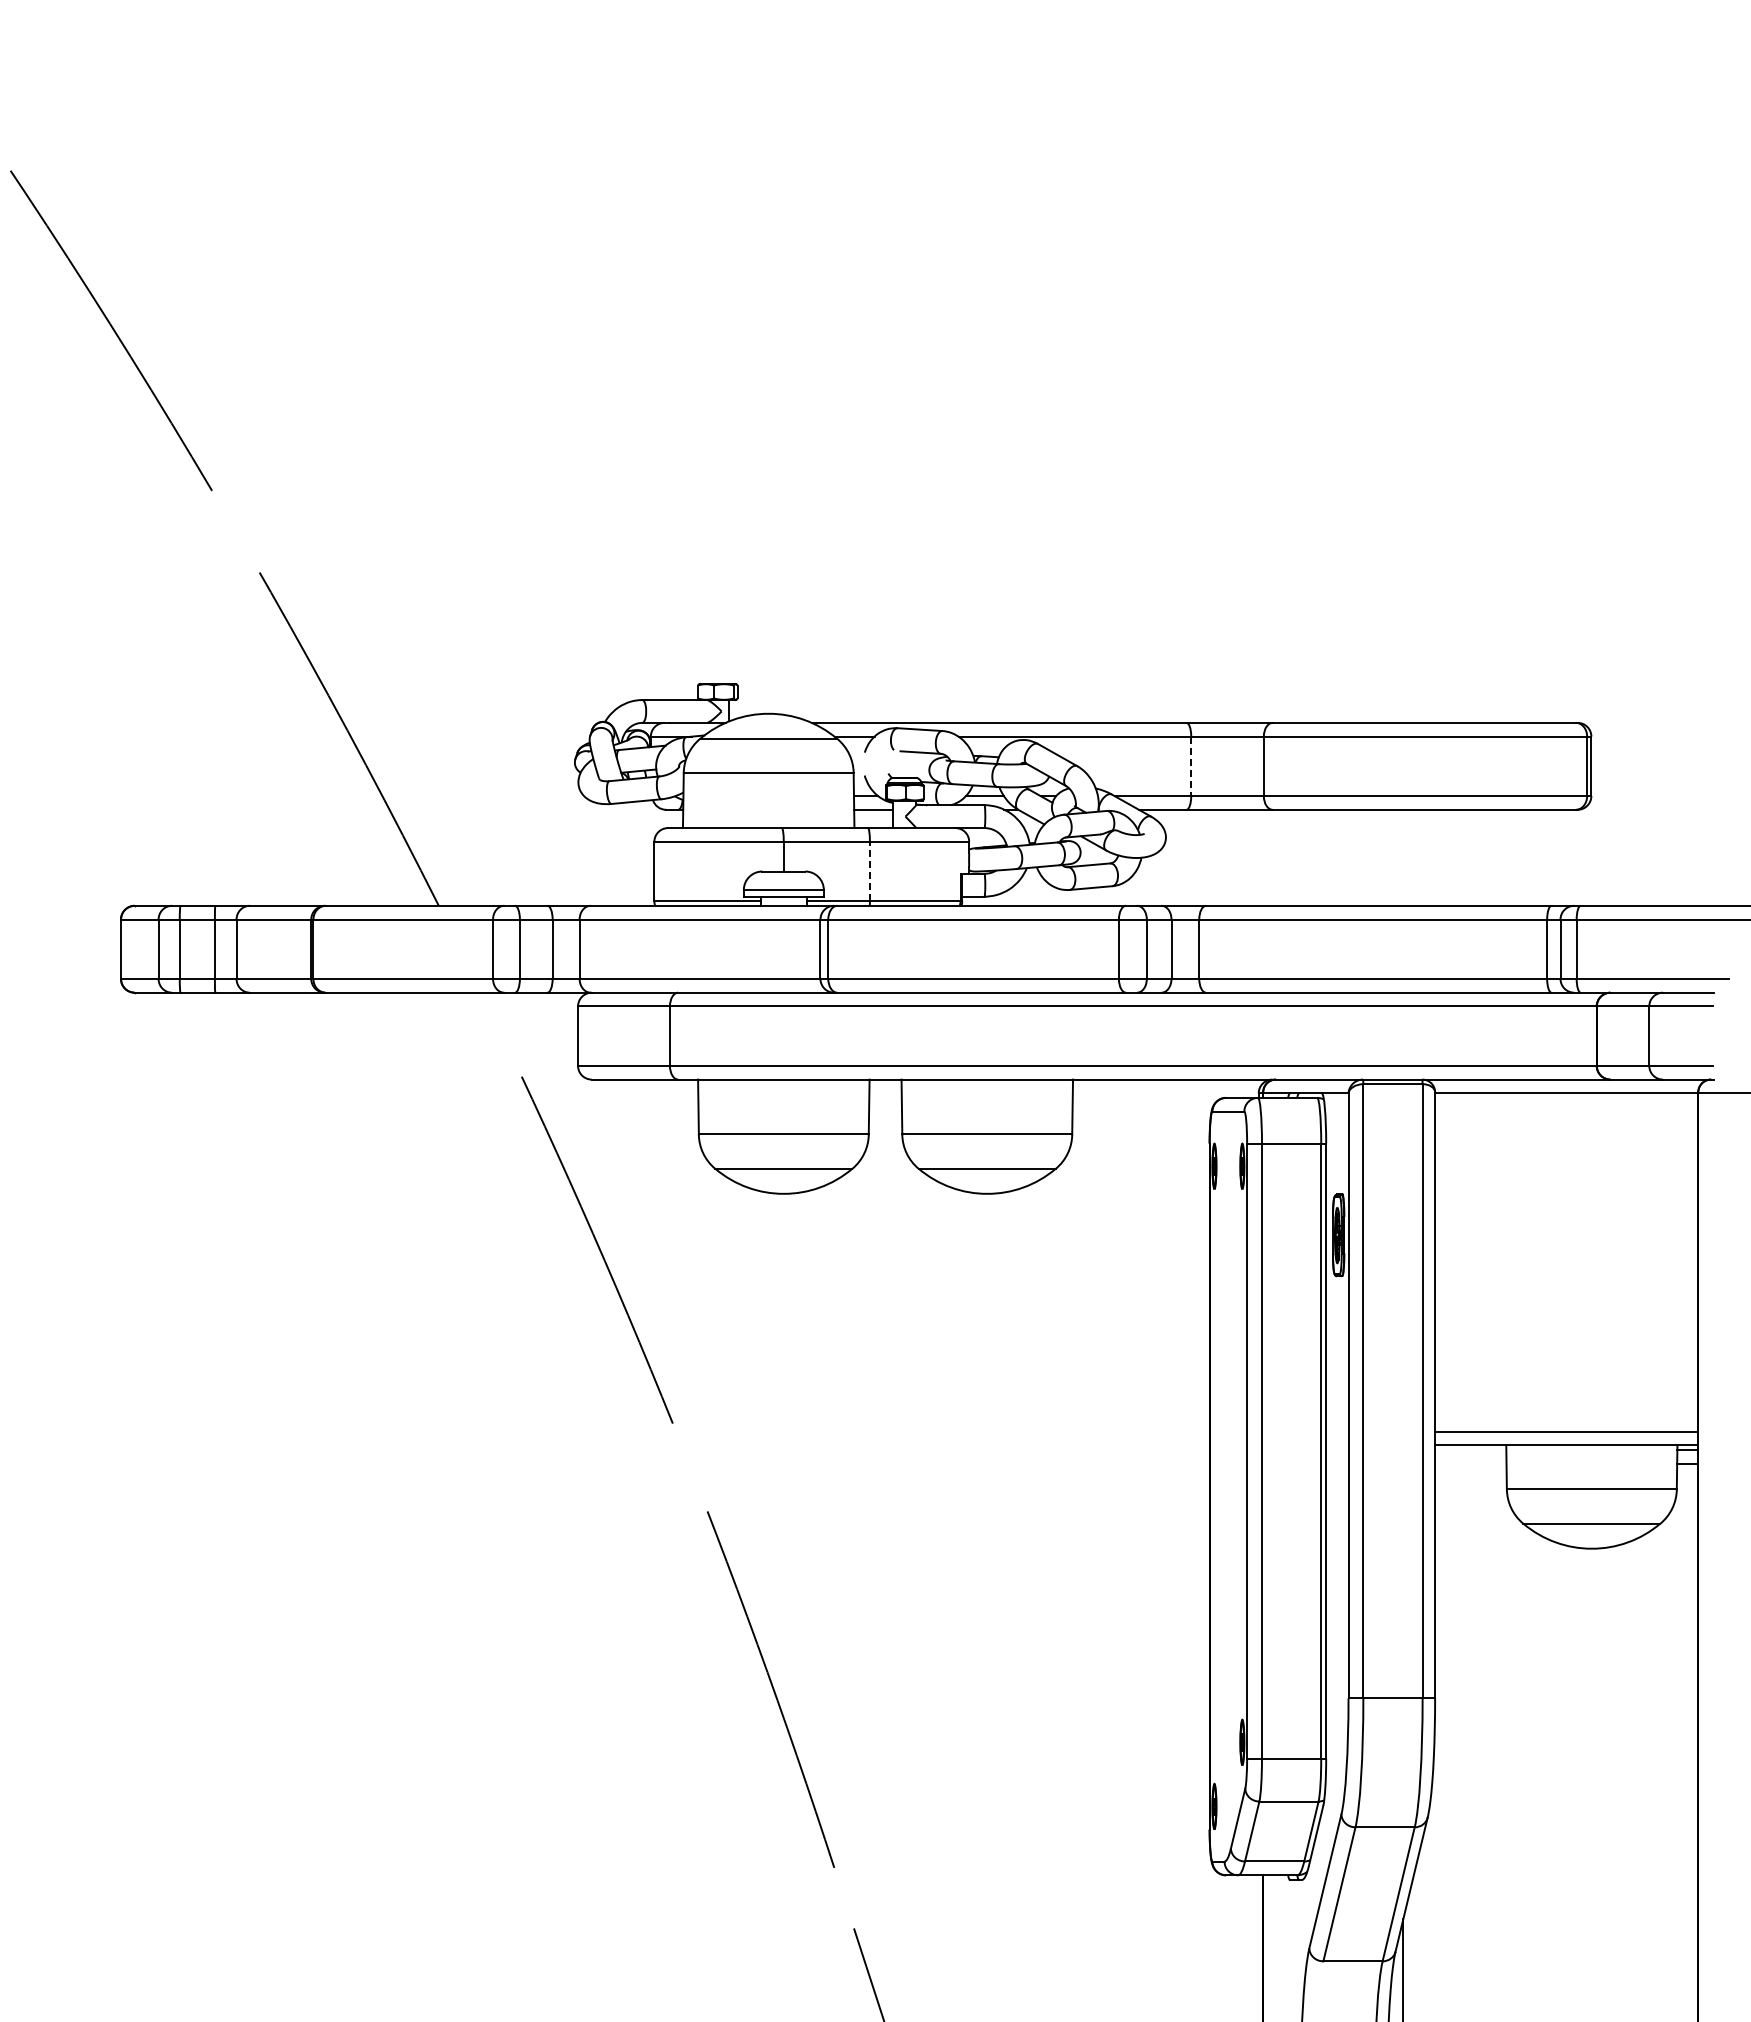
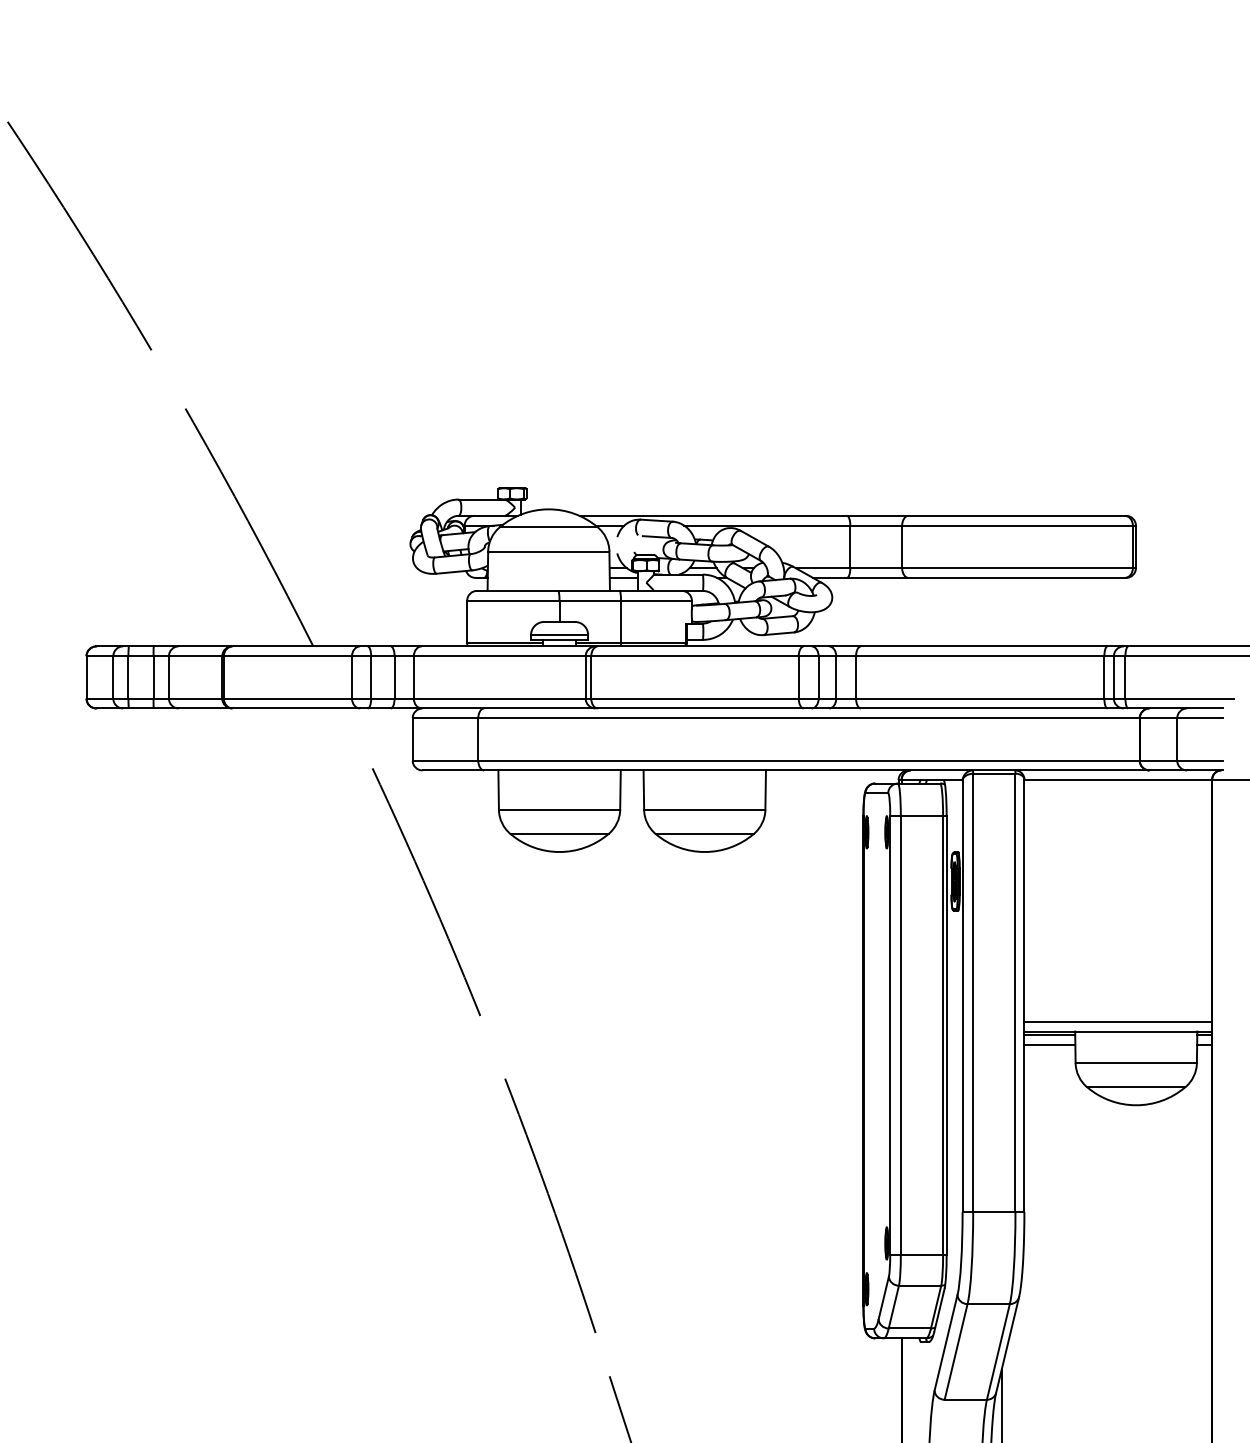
line: (1191, 766) -> (850, 547), dashed -> solid
line: (869, 871) -> (620, 621), dashed -> solid
line: (1470, 1450) -> (1049, 1035), added
line: (1470, 1463) -> (1049, 1044), added

